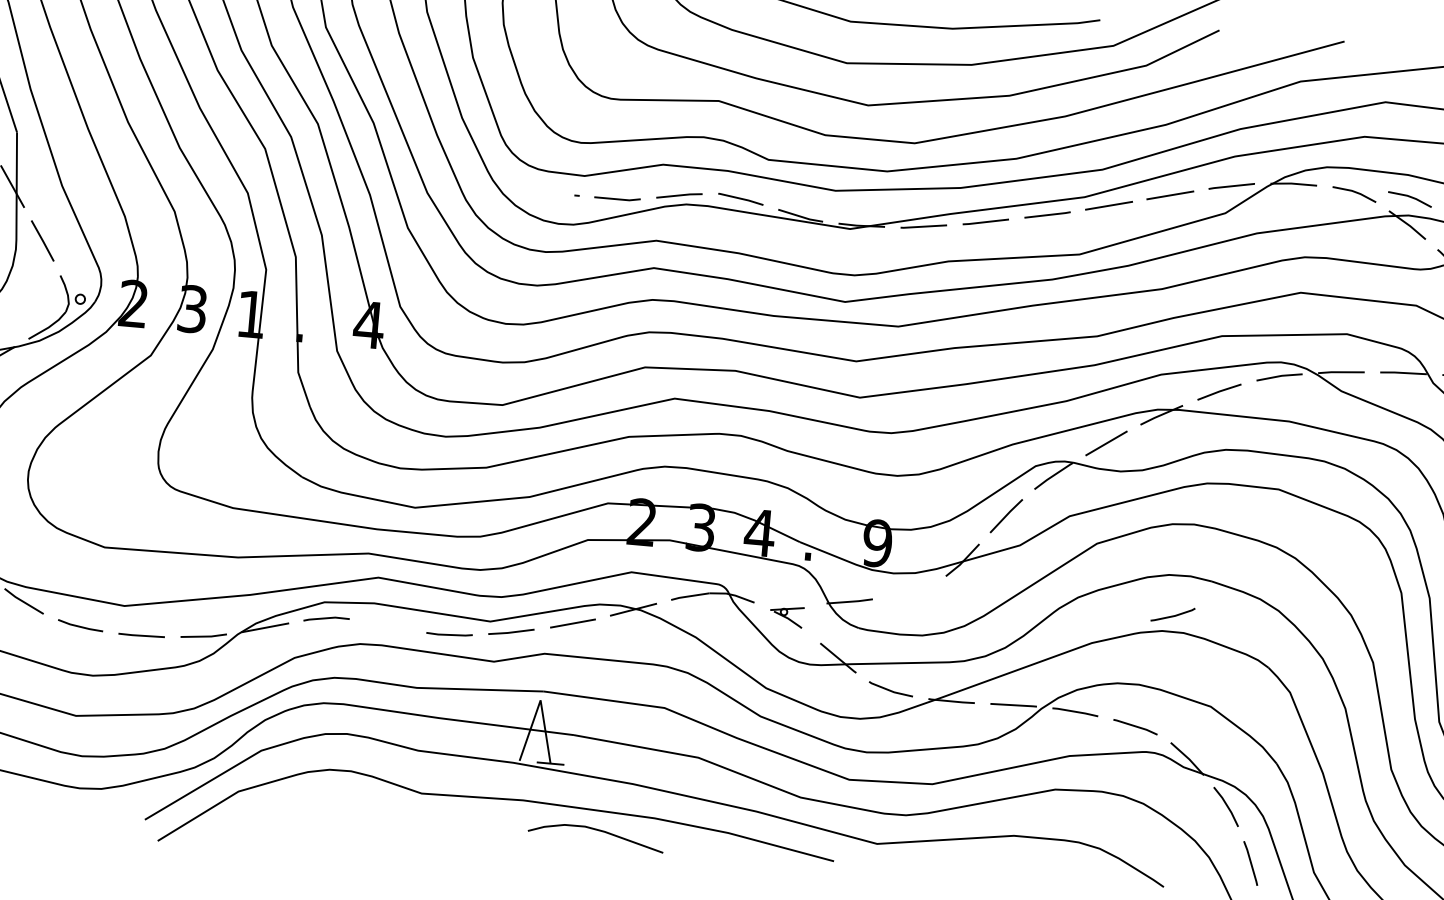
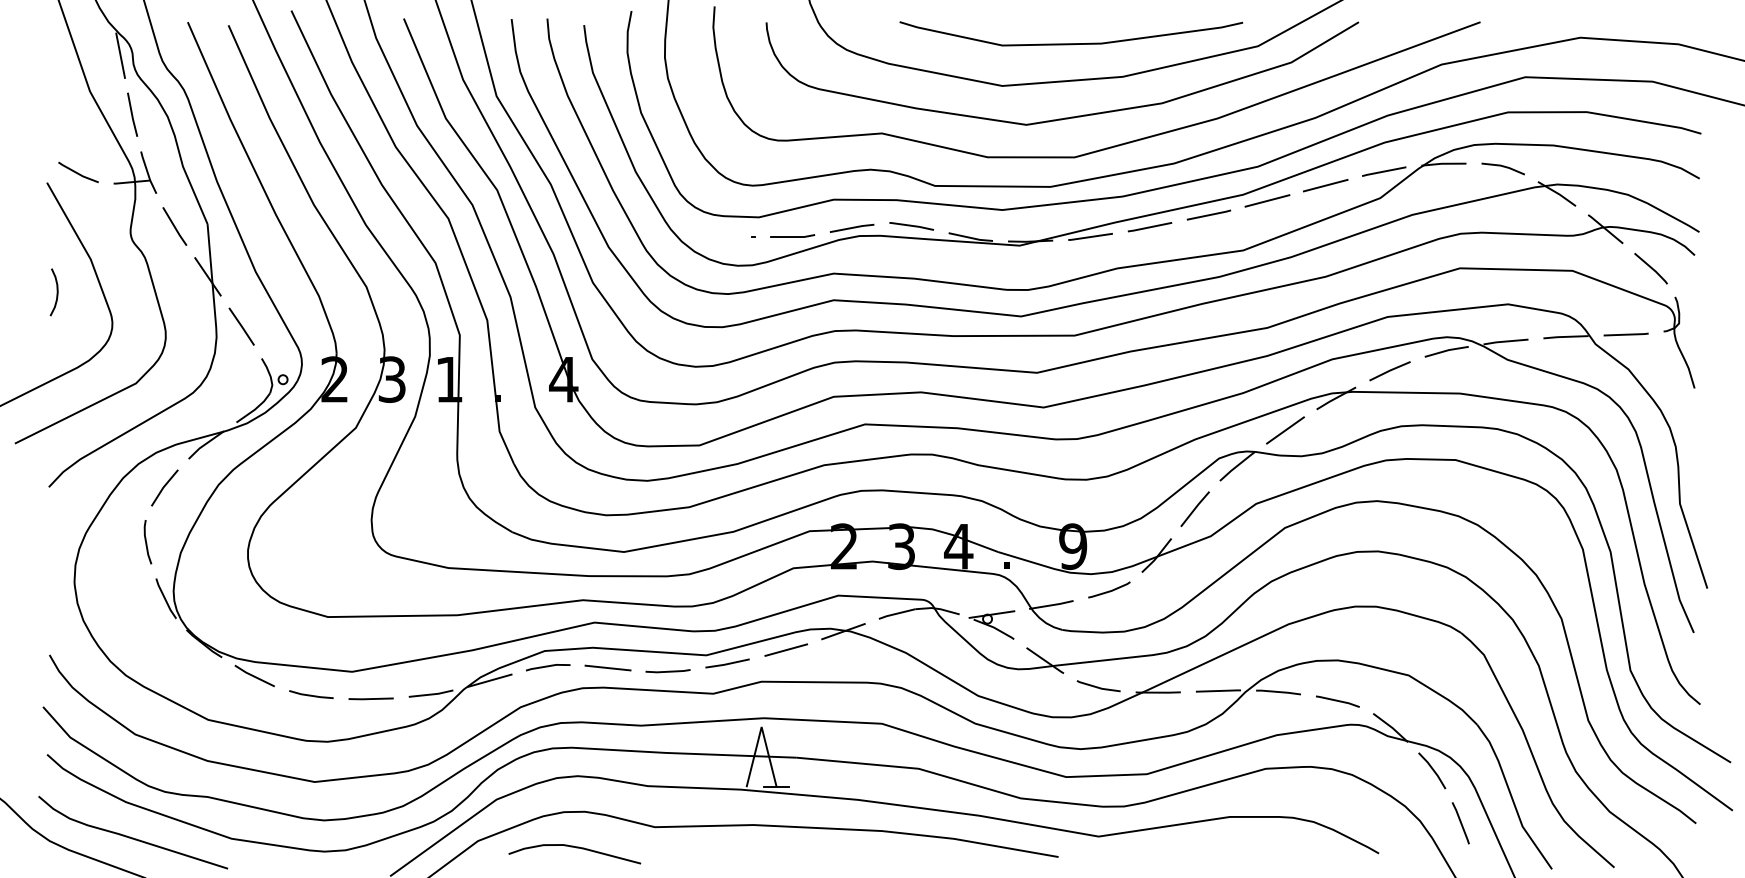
line: (1409, 197) -> (1556, 167), removed
line: (1173, 615) -> (1109, 590), moved
part: (786, 616) -> (991, 624), size x1.43
line: (387, 624) -> (607, 667), added
curve: (598, 831) -> (576, 848), moved

